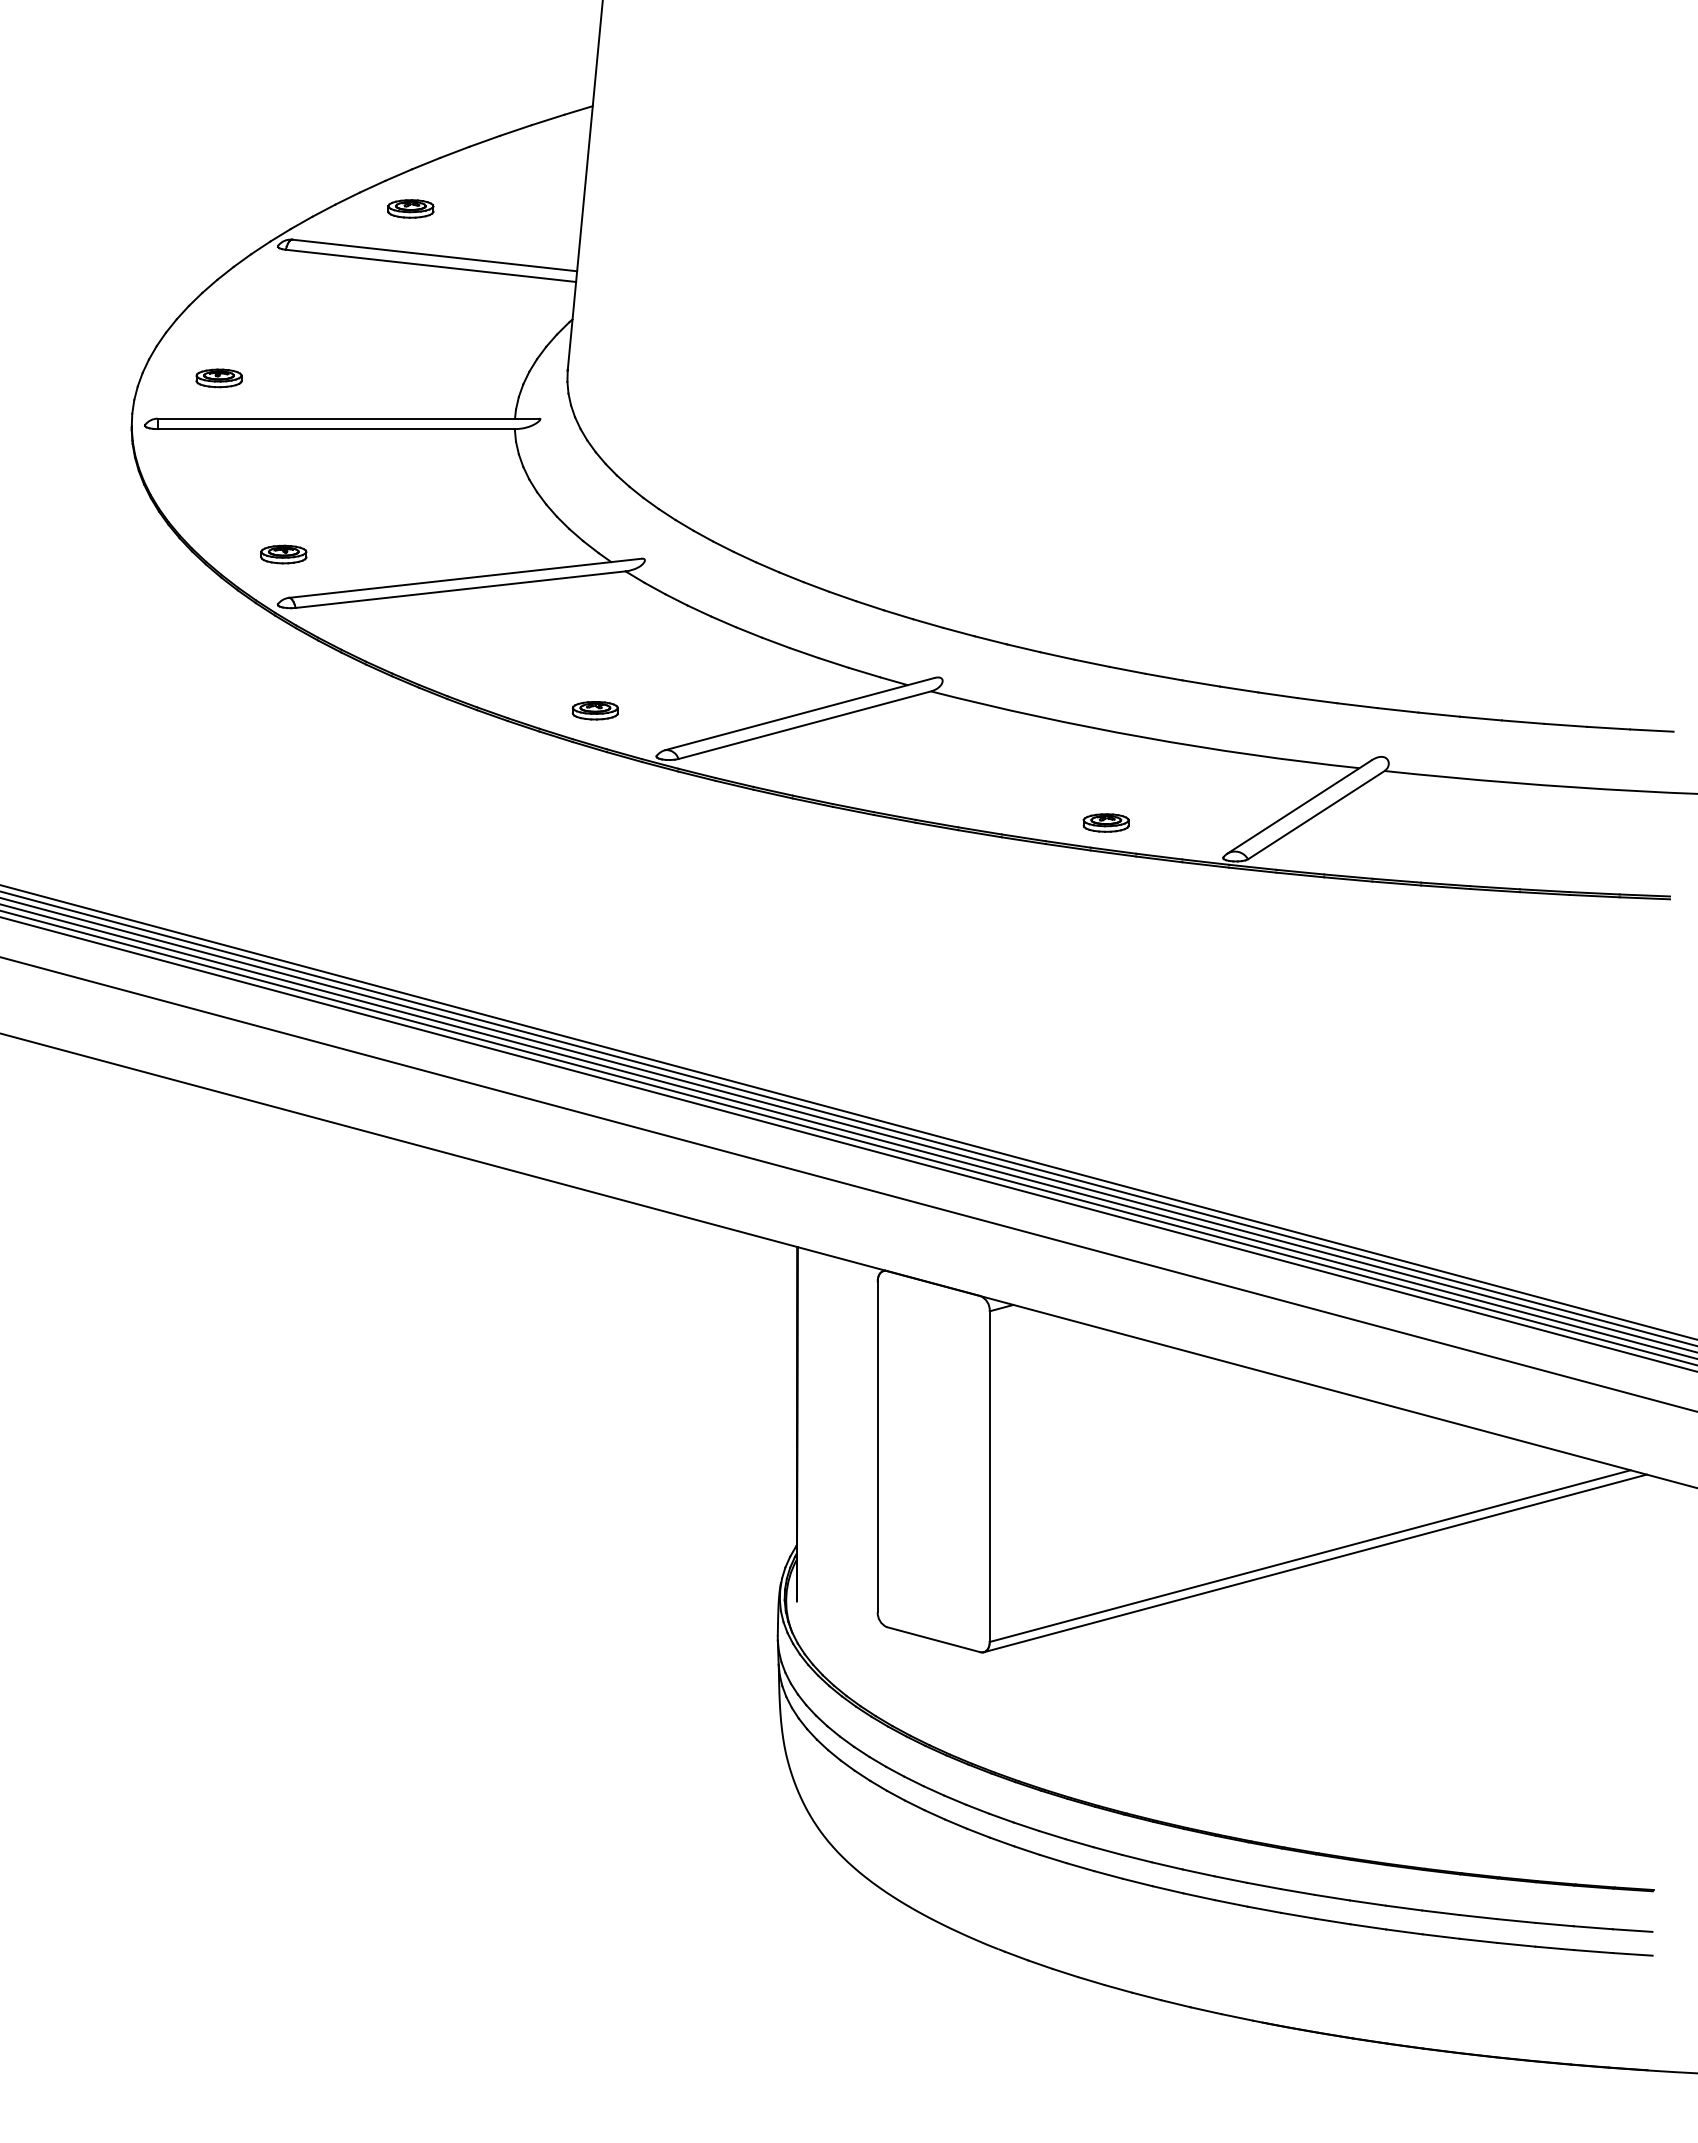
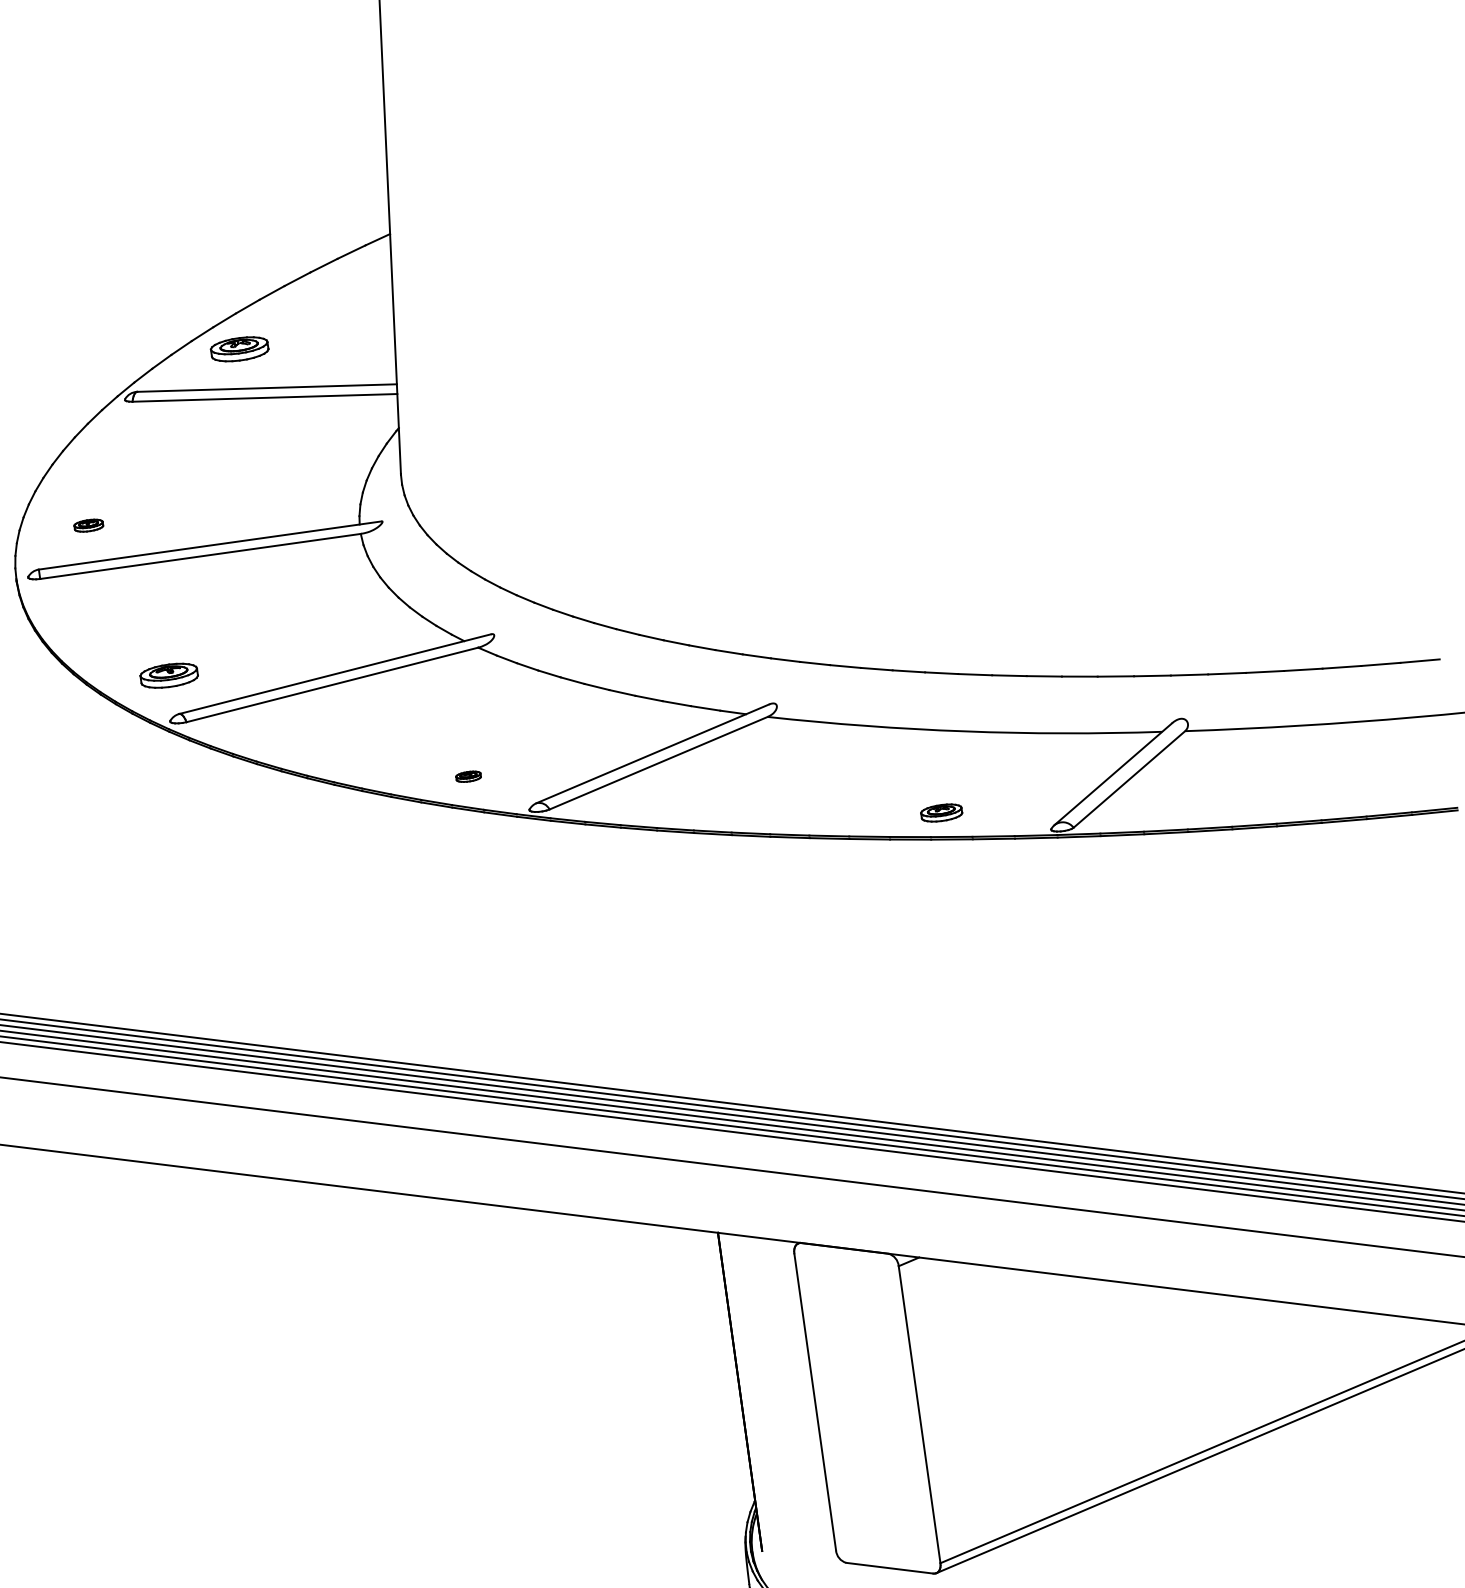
part: (410, 208) -> (239, 348), size x1.4
part: (218, 378) -> (88, 525), size x0.7
part: (283, 554) -> (168, 675), size x1.4
part: (594, 710) -> (467, 776), size x0.6

